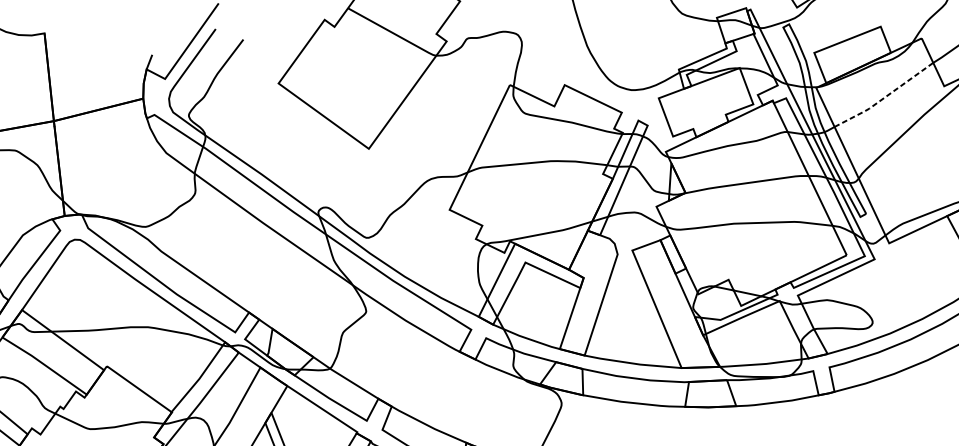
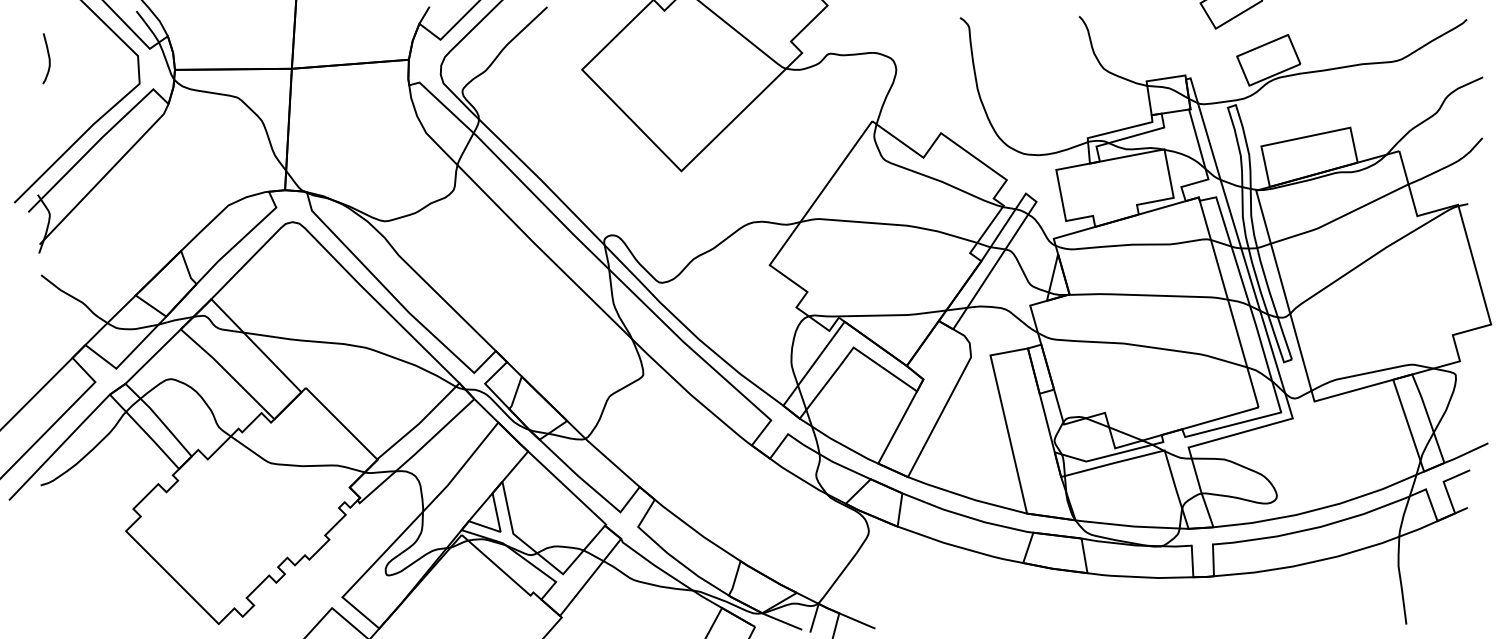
line: (884, 97) -> (1339, 217), dashed -> solid

